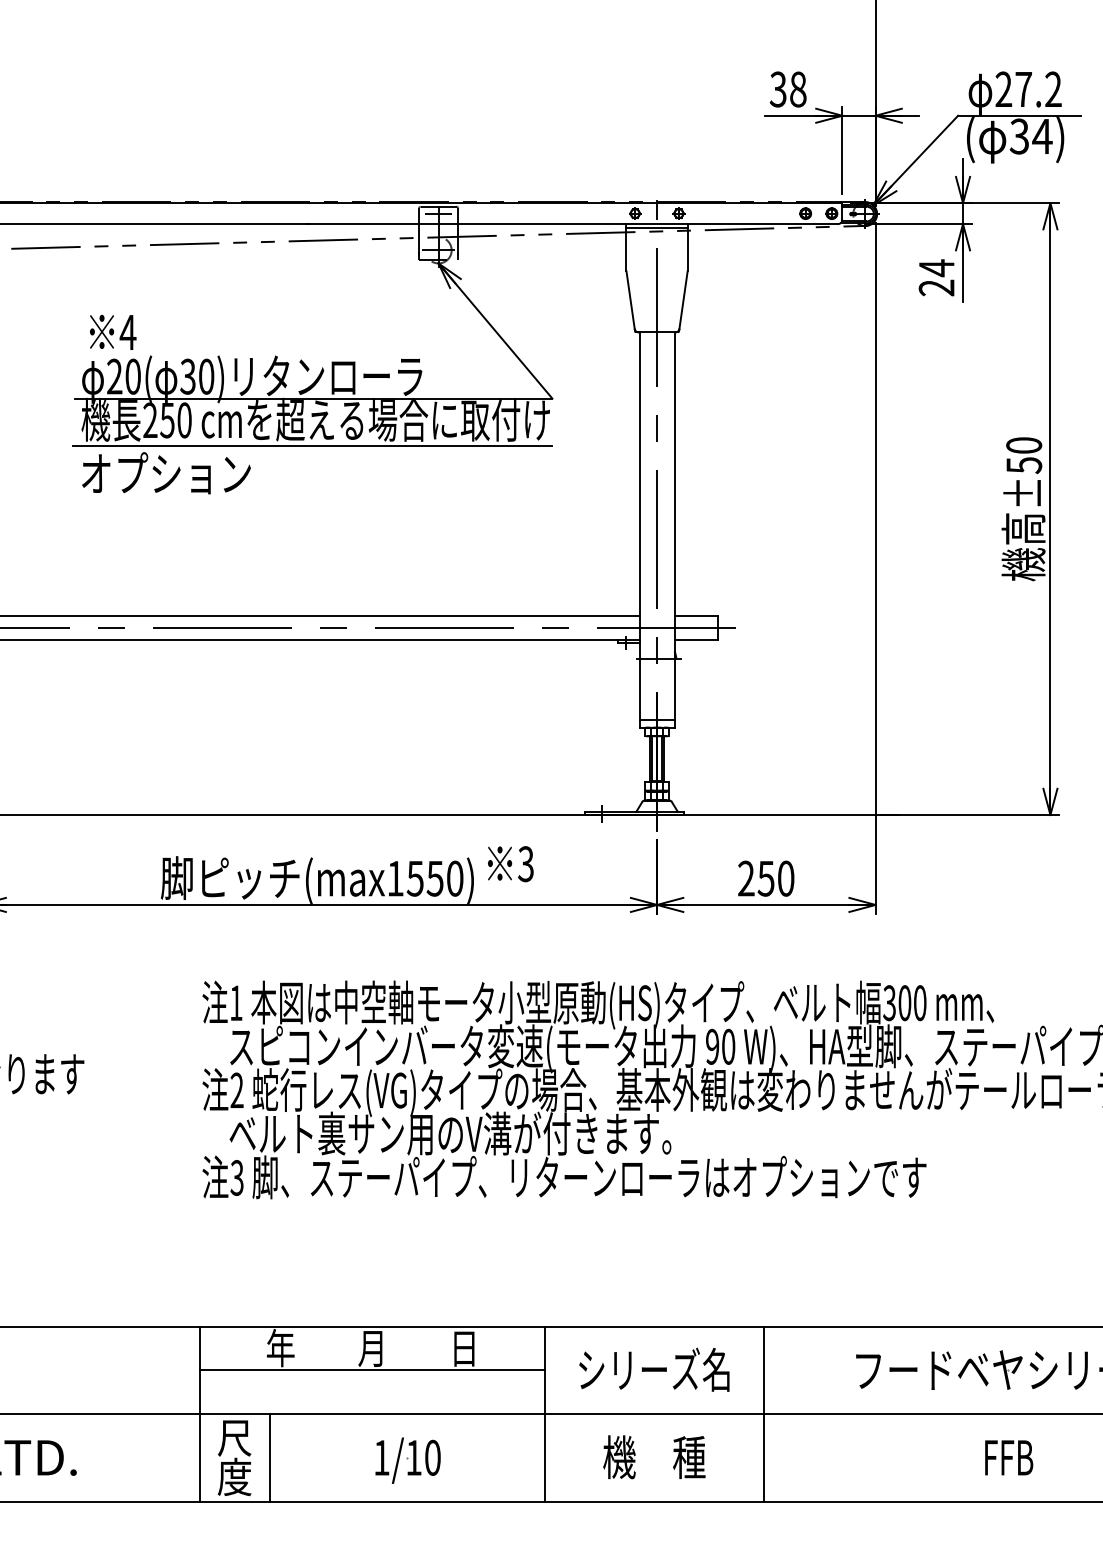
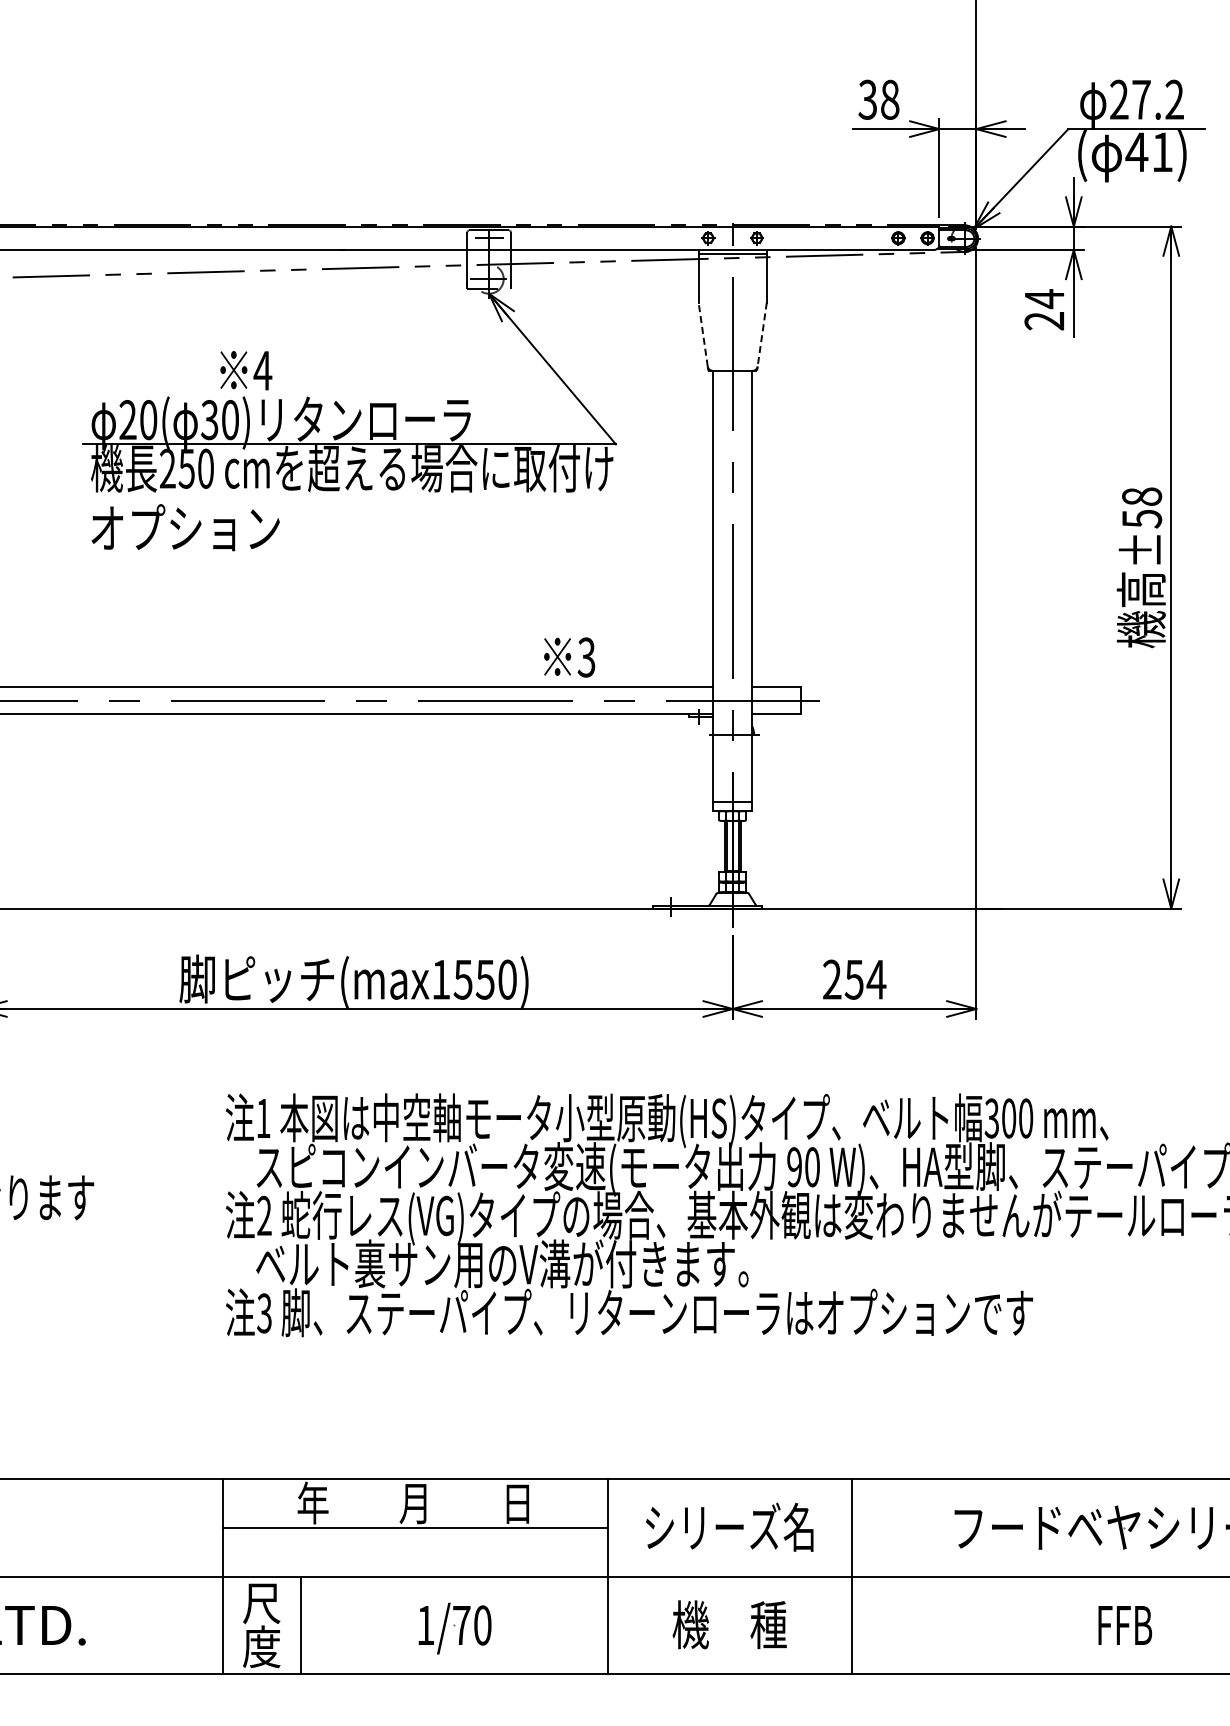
text: (1030, 136) -> (1149, 152), 34) -> 41)
line: (630, 299) -> (703, 334), solid -> dashed
line: (683, 300) -> (762, 335), solid -> dashed
text: (113, 332) -> (246, 370), moved
text: (1023, 445) -> (1141, 496), ±50 -> ±58
line: (312, 446) -> (348, 497), removed
text: (510, 864) -> (569, 657), moved
text: (786, 878) -> (876, 979), 250 -> 254
text: (413, 1457) -> (461, 1625), 1/10 -> 1/70

